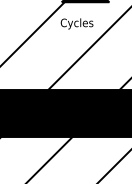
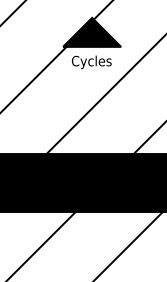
text: (76, 24) -> (91, 62), moved

